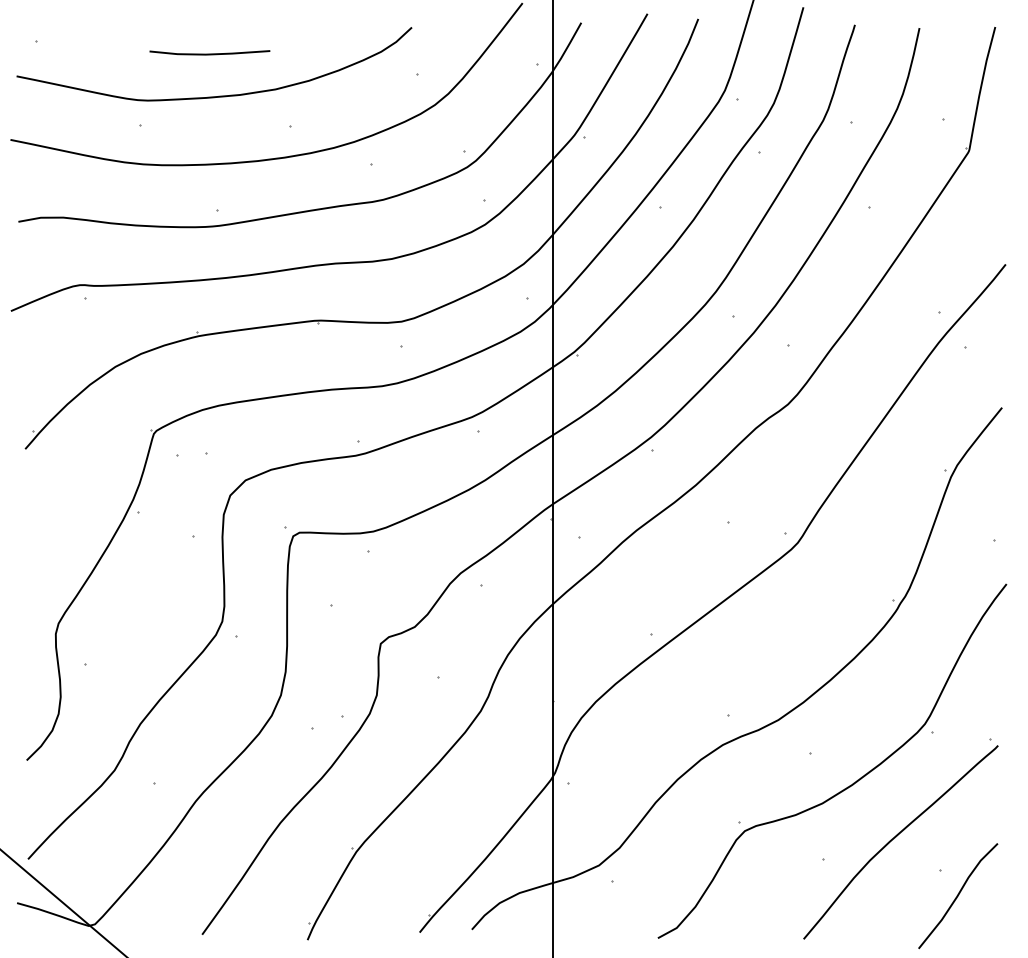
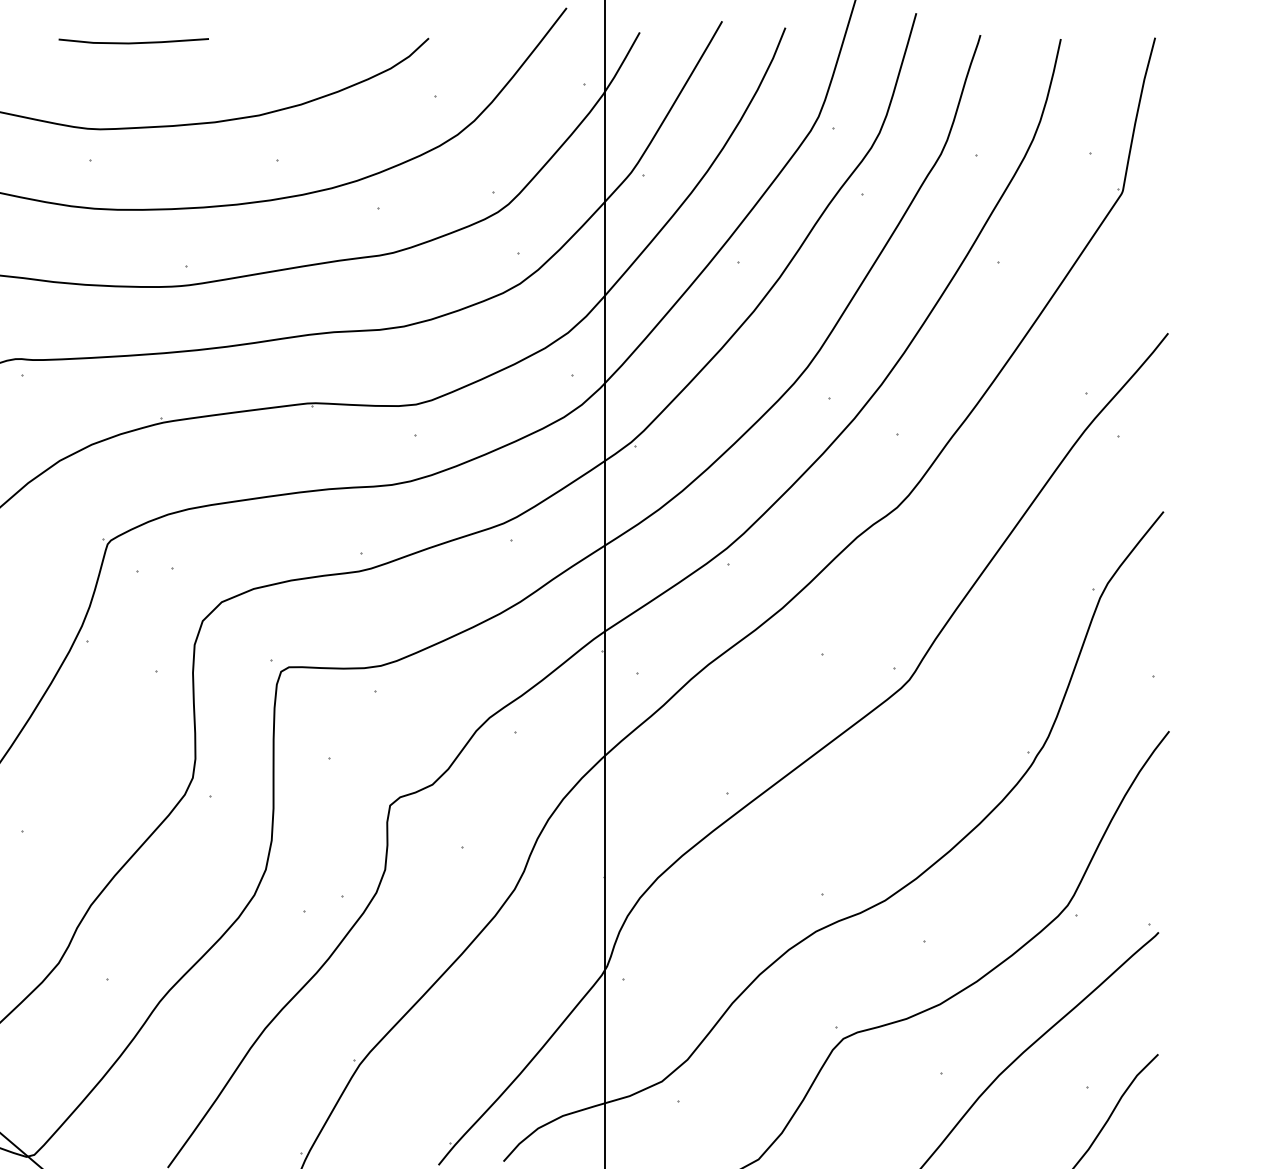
line: (209, 53) -> (133, 42), moved

